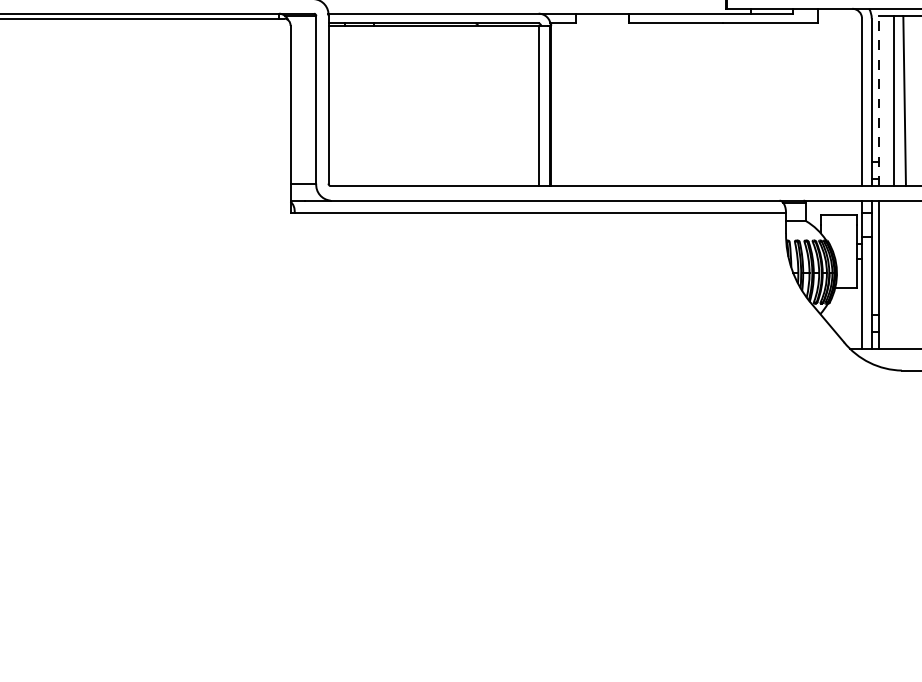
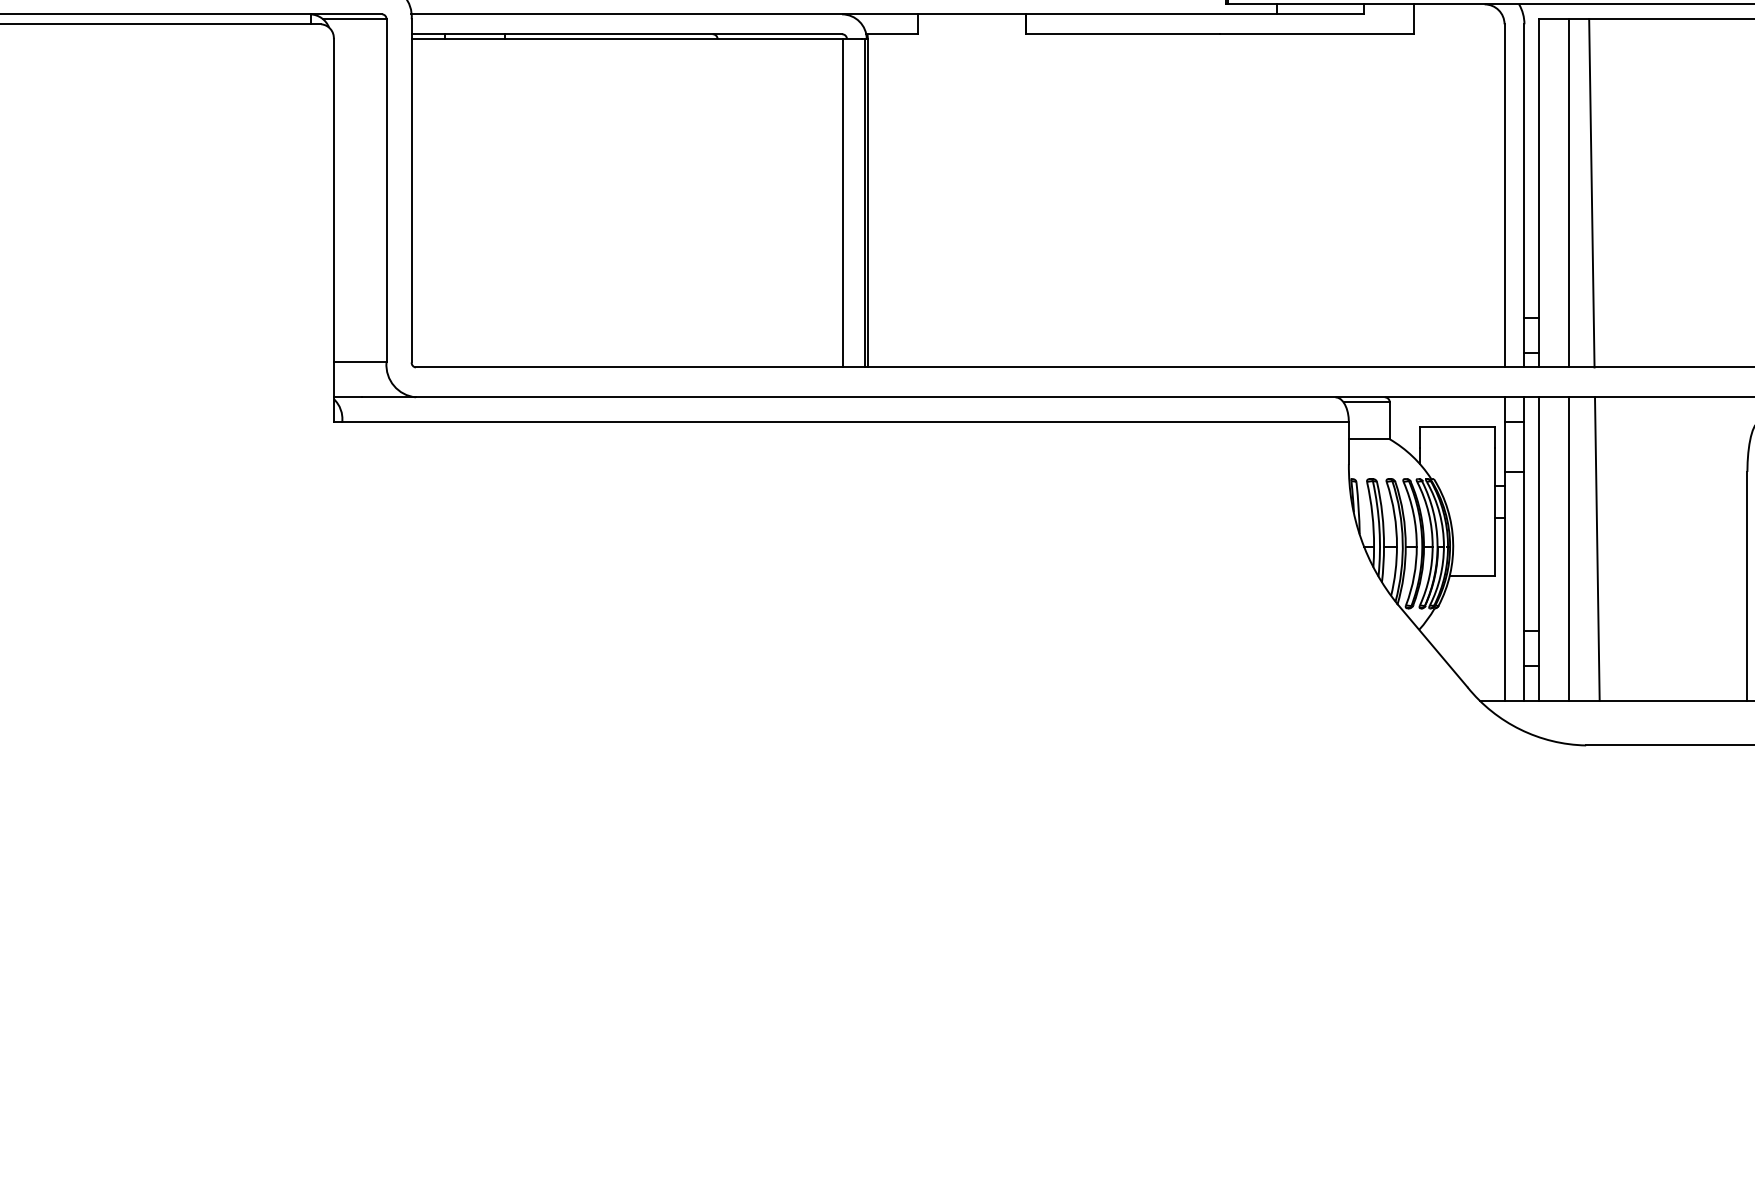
line: (879, 101) -> (1540, 194), dashed -> solid
line: (893, 274) -> (1569, 548), added
line: (907, 274) -> (1597, 548), added

